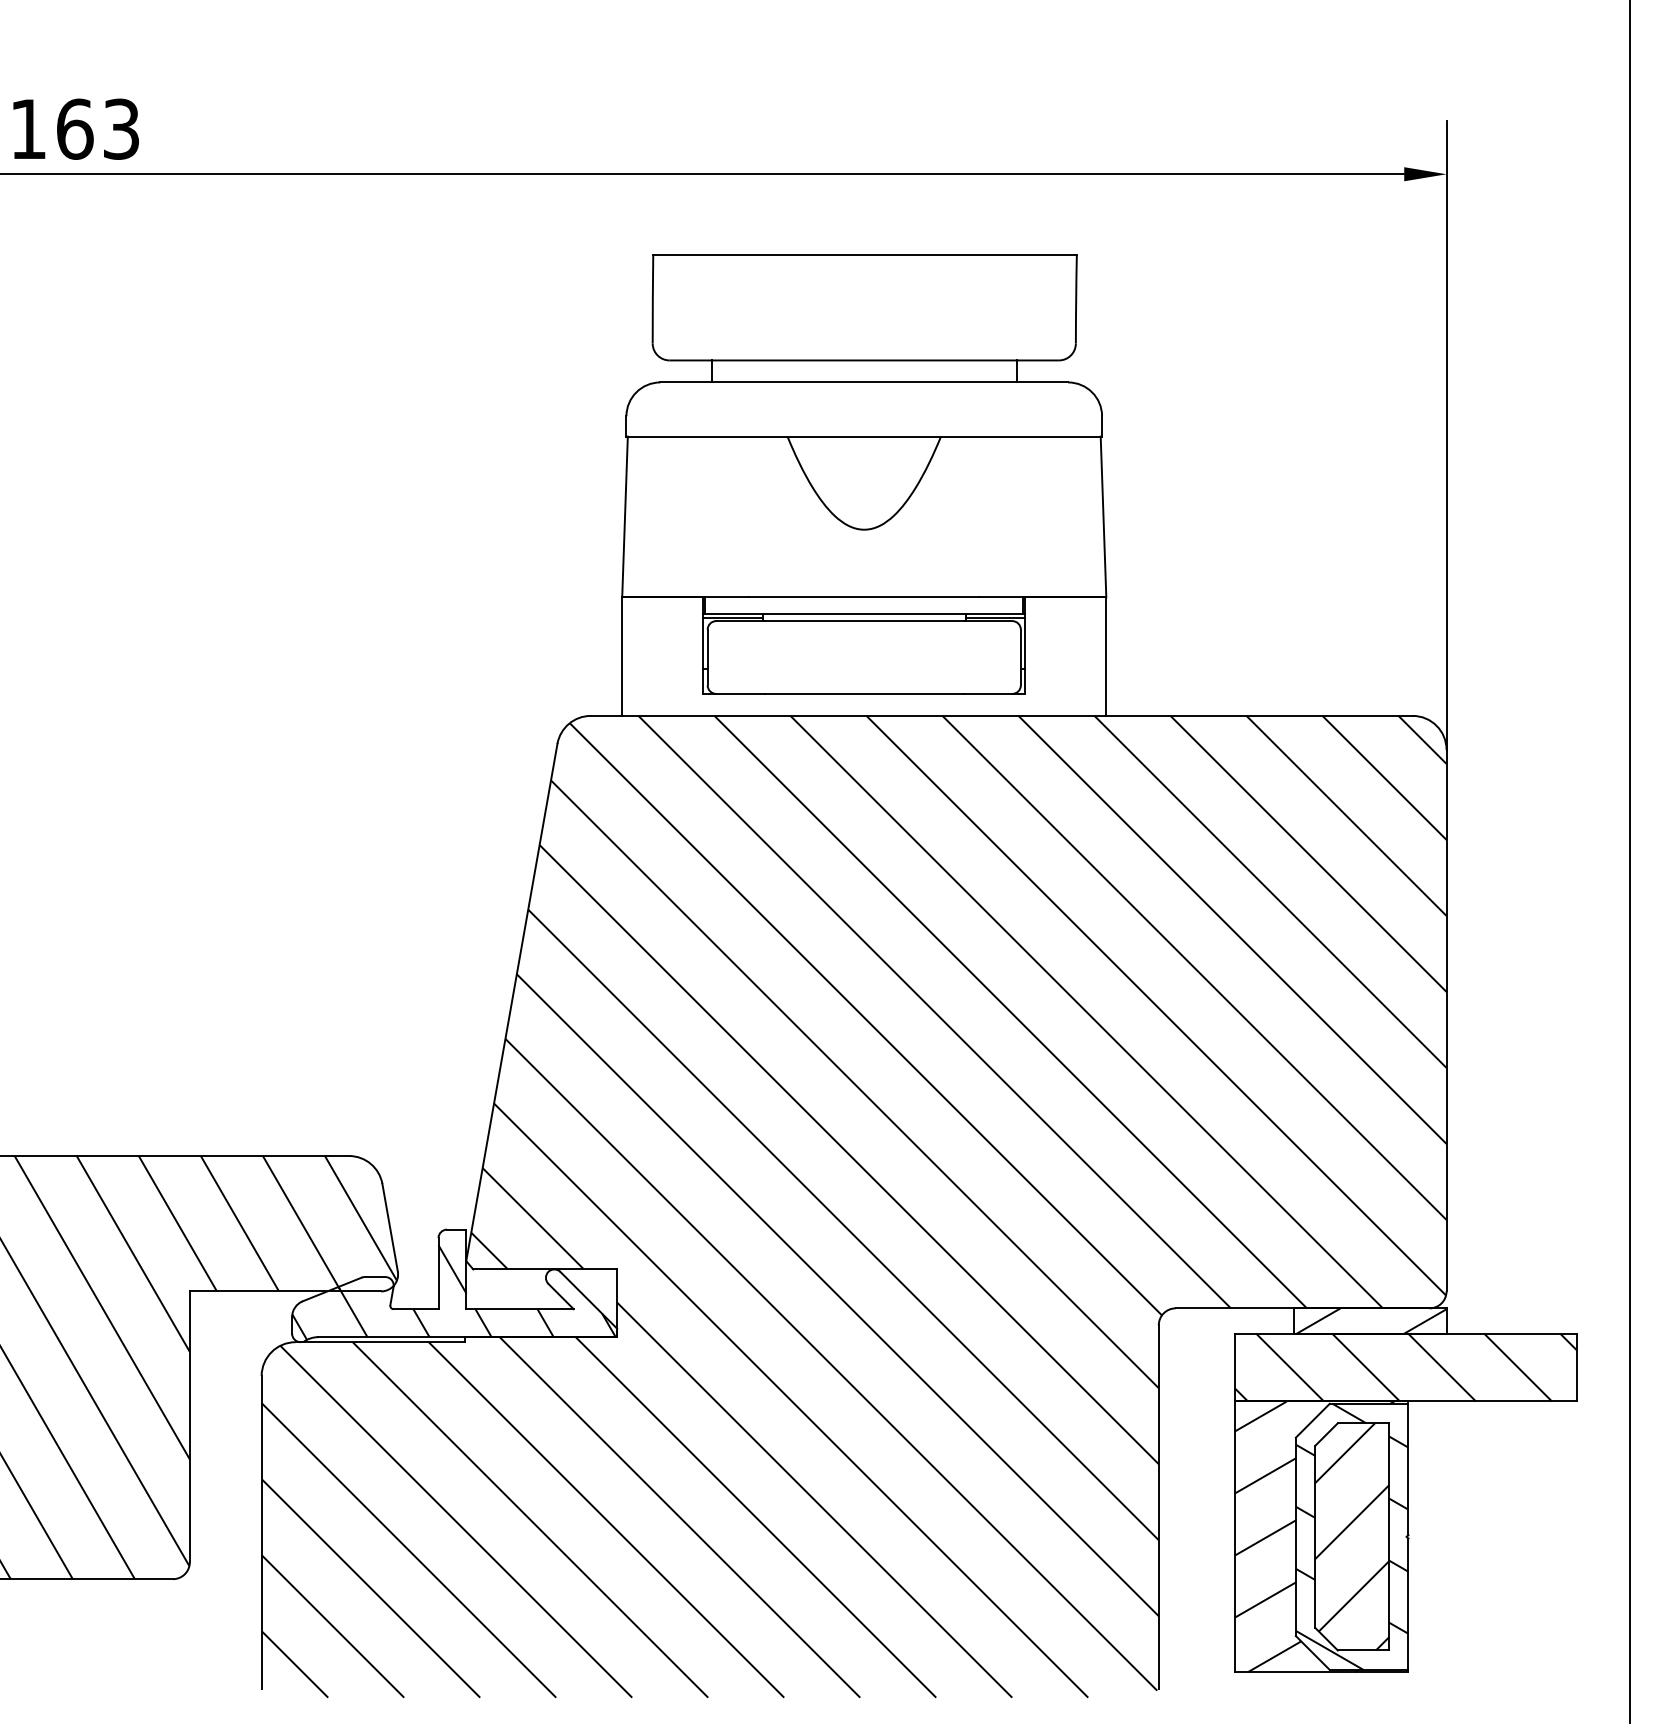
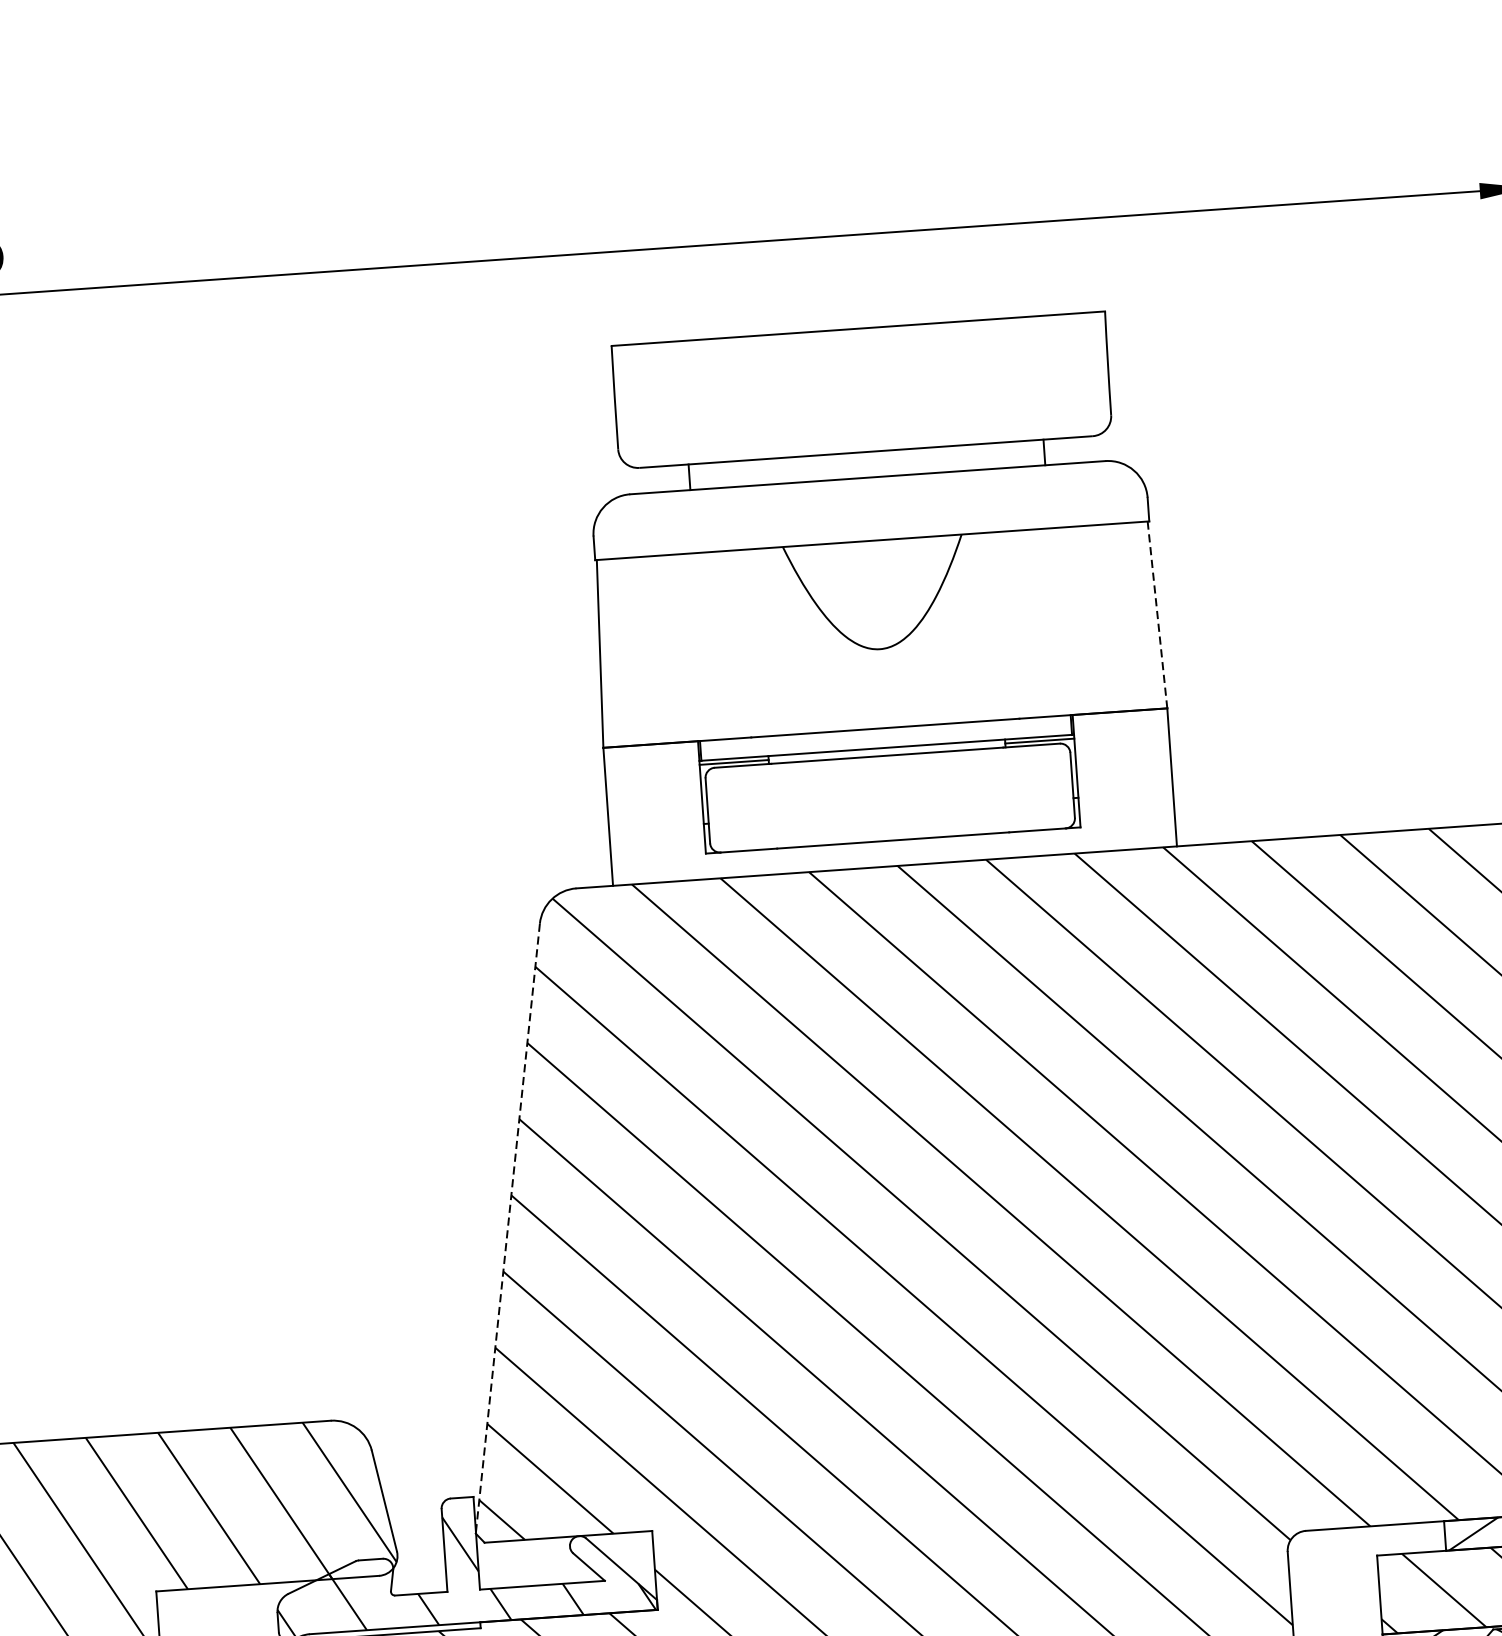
line: (1103, 517) -> (1157, 615), solid -> dashed
line: (511, 1002) -> (507, 1228), solid -> dashed

